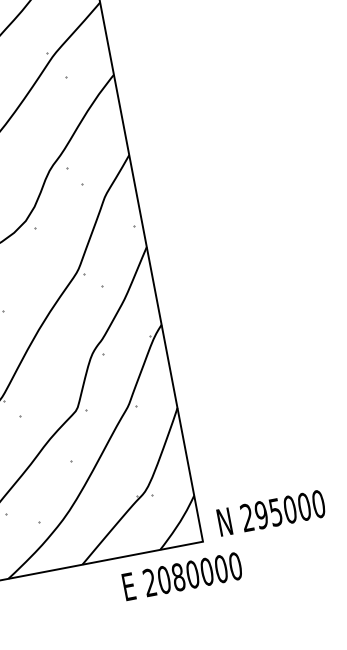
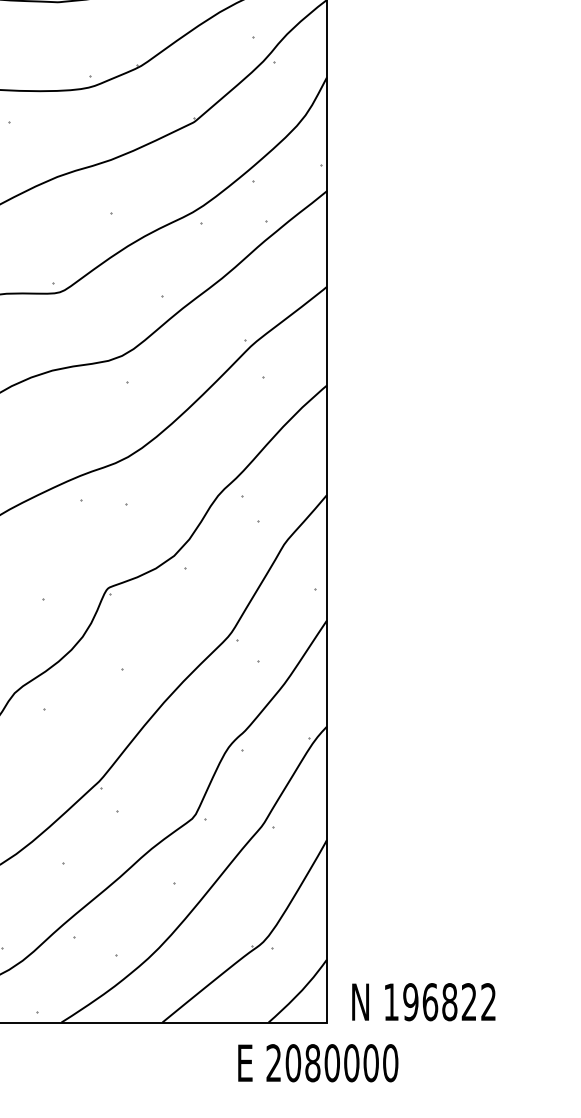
text: (283, 511) -> (440, 1002), 295000 -> 196822
text: (182, 576) -> (318, 1063), moved

